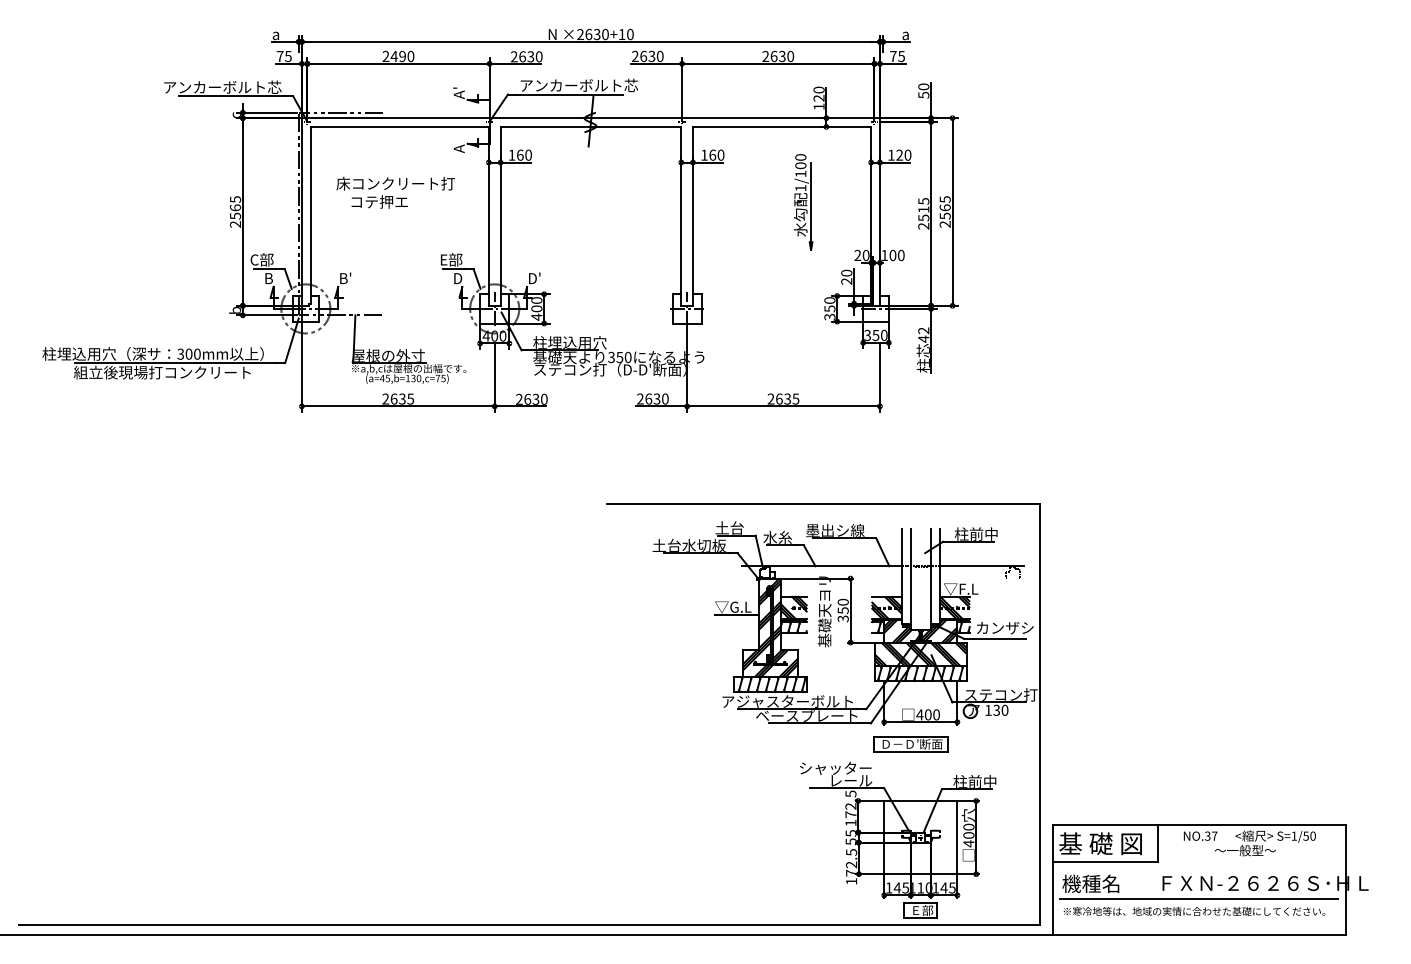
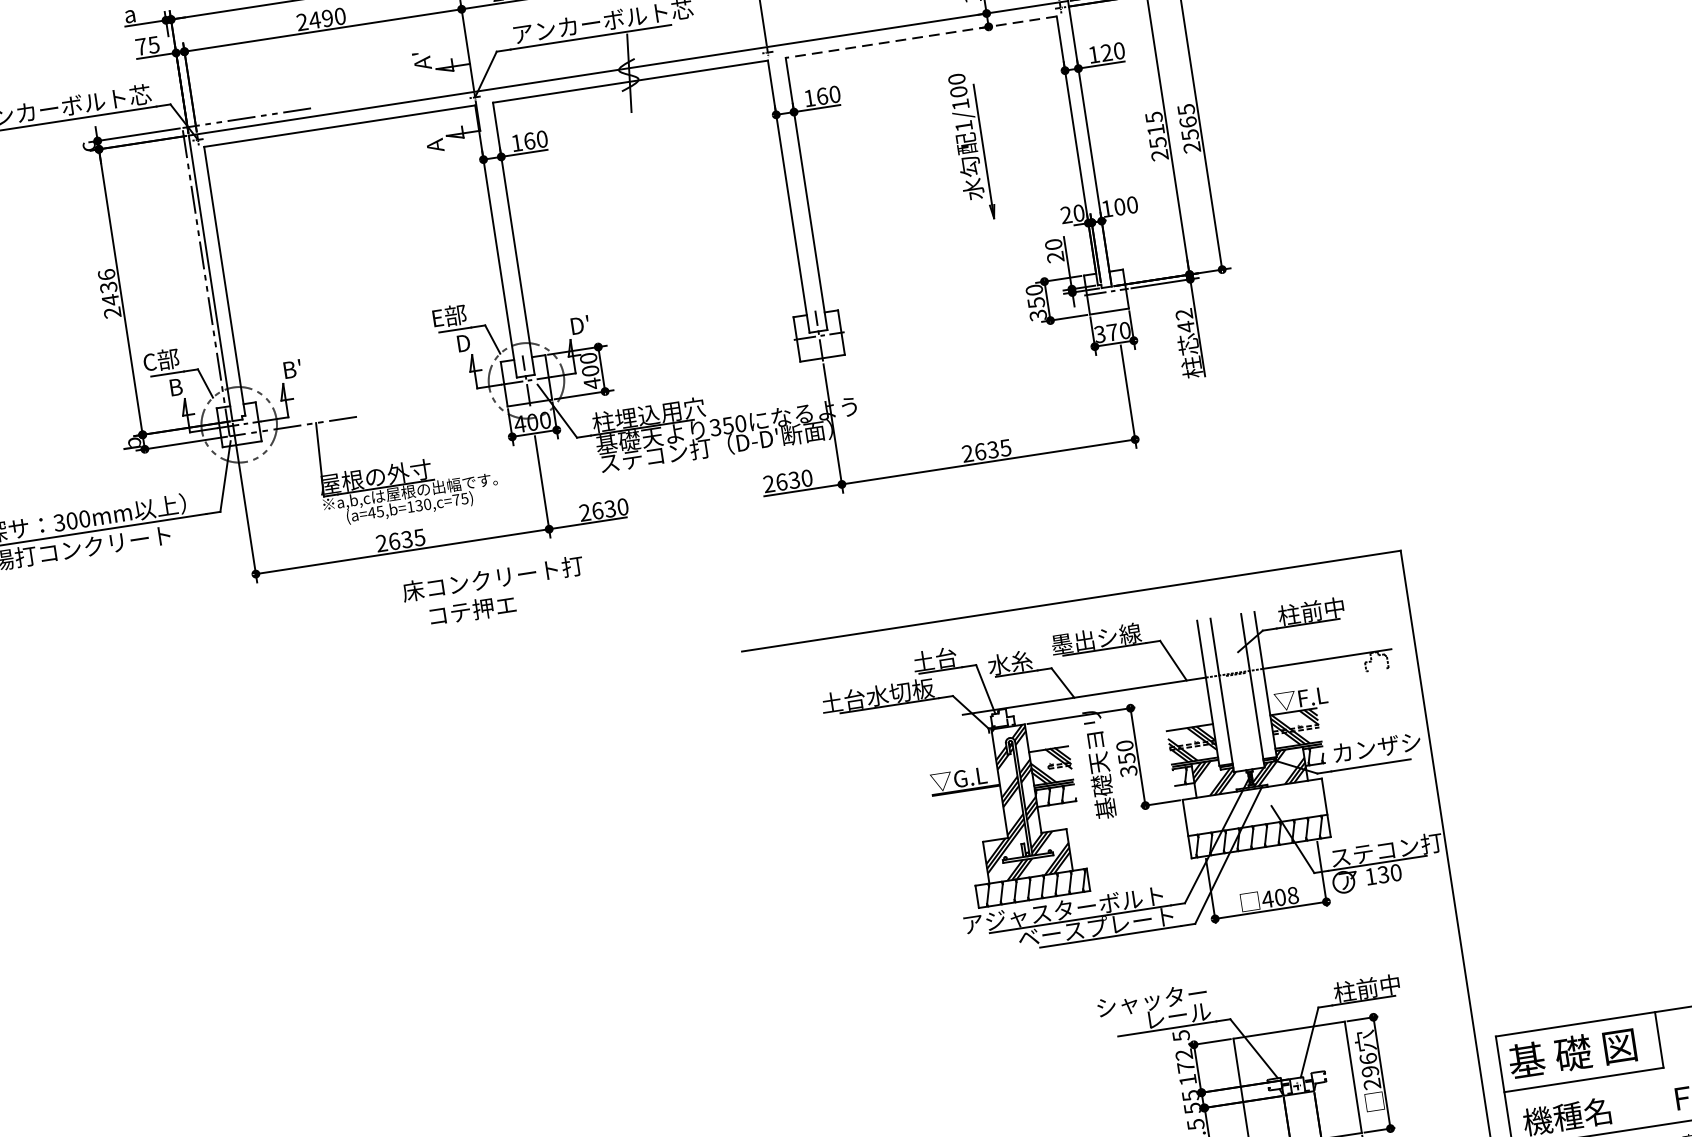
line: (781, 126) -> (920, 36), solid -> dashed
text: (395, 192) -> (494, 592), moved
text: (235, 207) -> (108, 286), 2565 -> 2436
text: (875, 335) -> (1111, 332), 350 -> 370
hatch: (920, 654) -> (1254, 807), removed
text: (936, 714) -> (1292, 894), 400 -> 408
part: (910, 744) -> (1260, 946), removed
text: (968, 835) -> (1369, 1071), 400 -> 296

